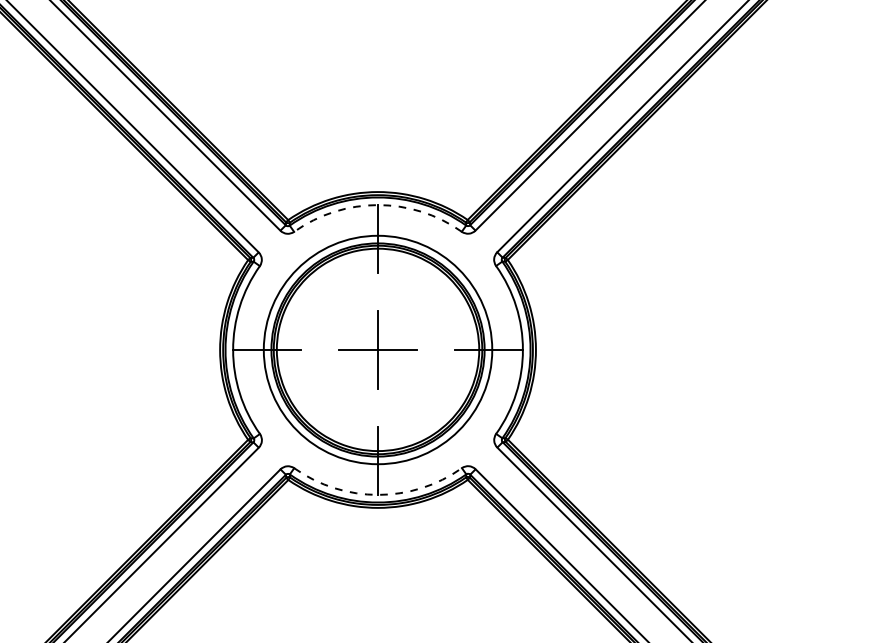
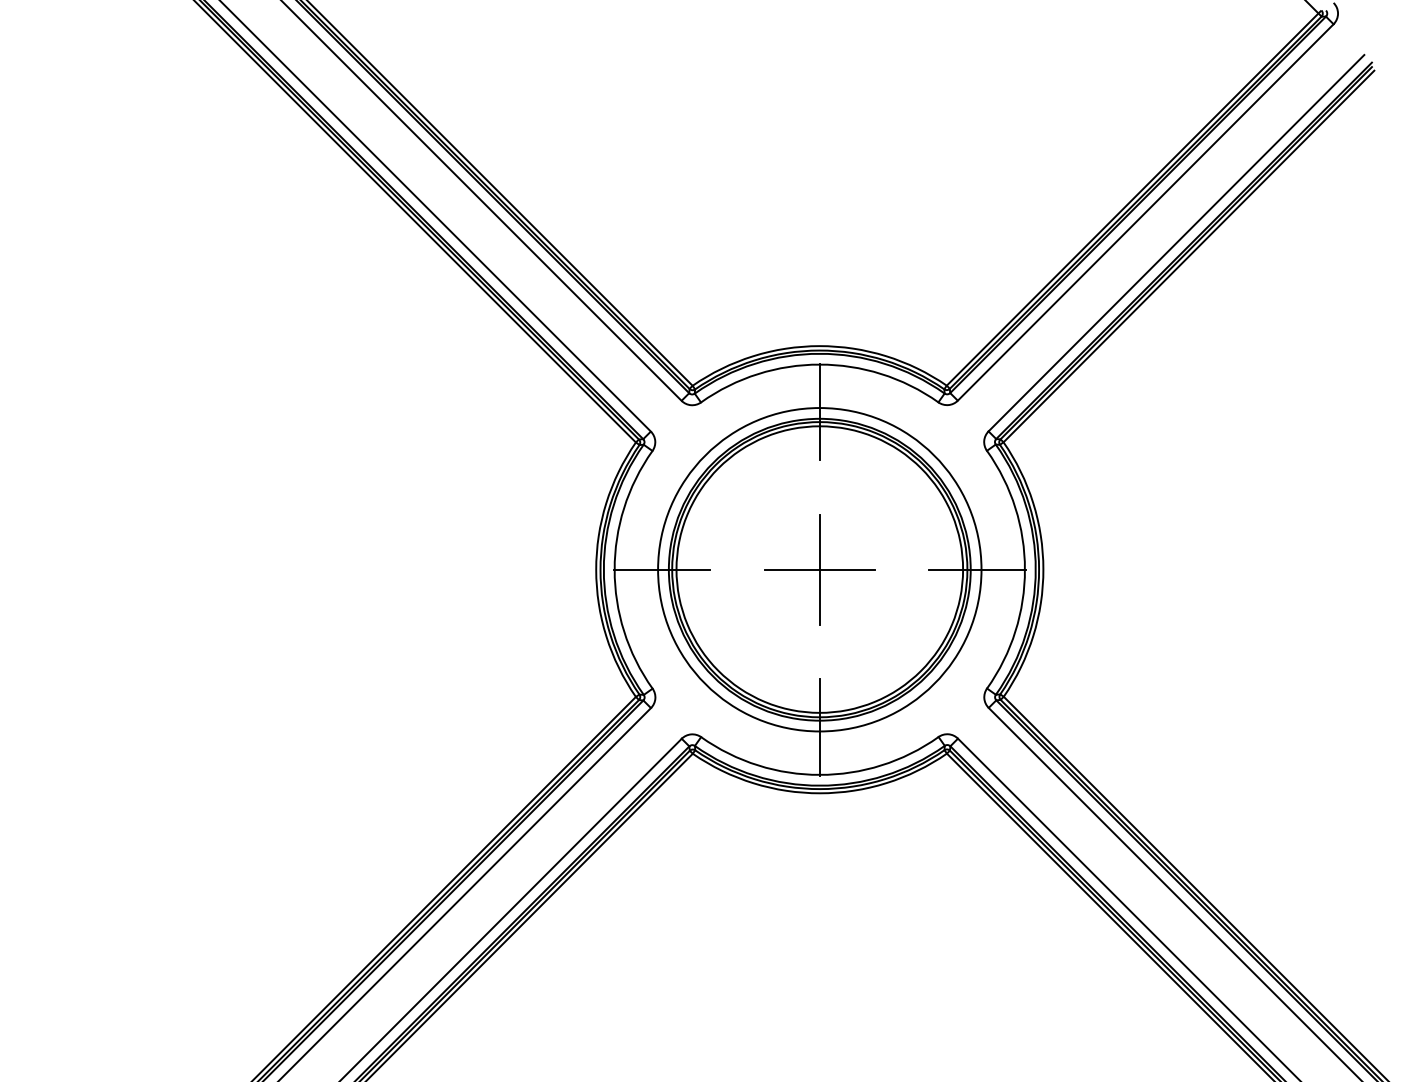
arc: (377, 205) -> (819, 364), dashed -> solid
arc: (377, 494) -> (819, 774), dashed -> solid

